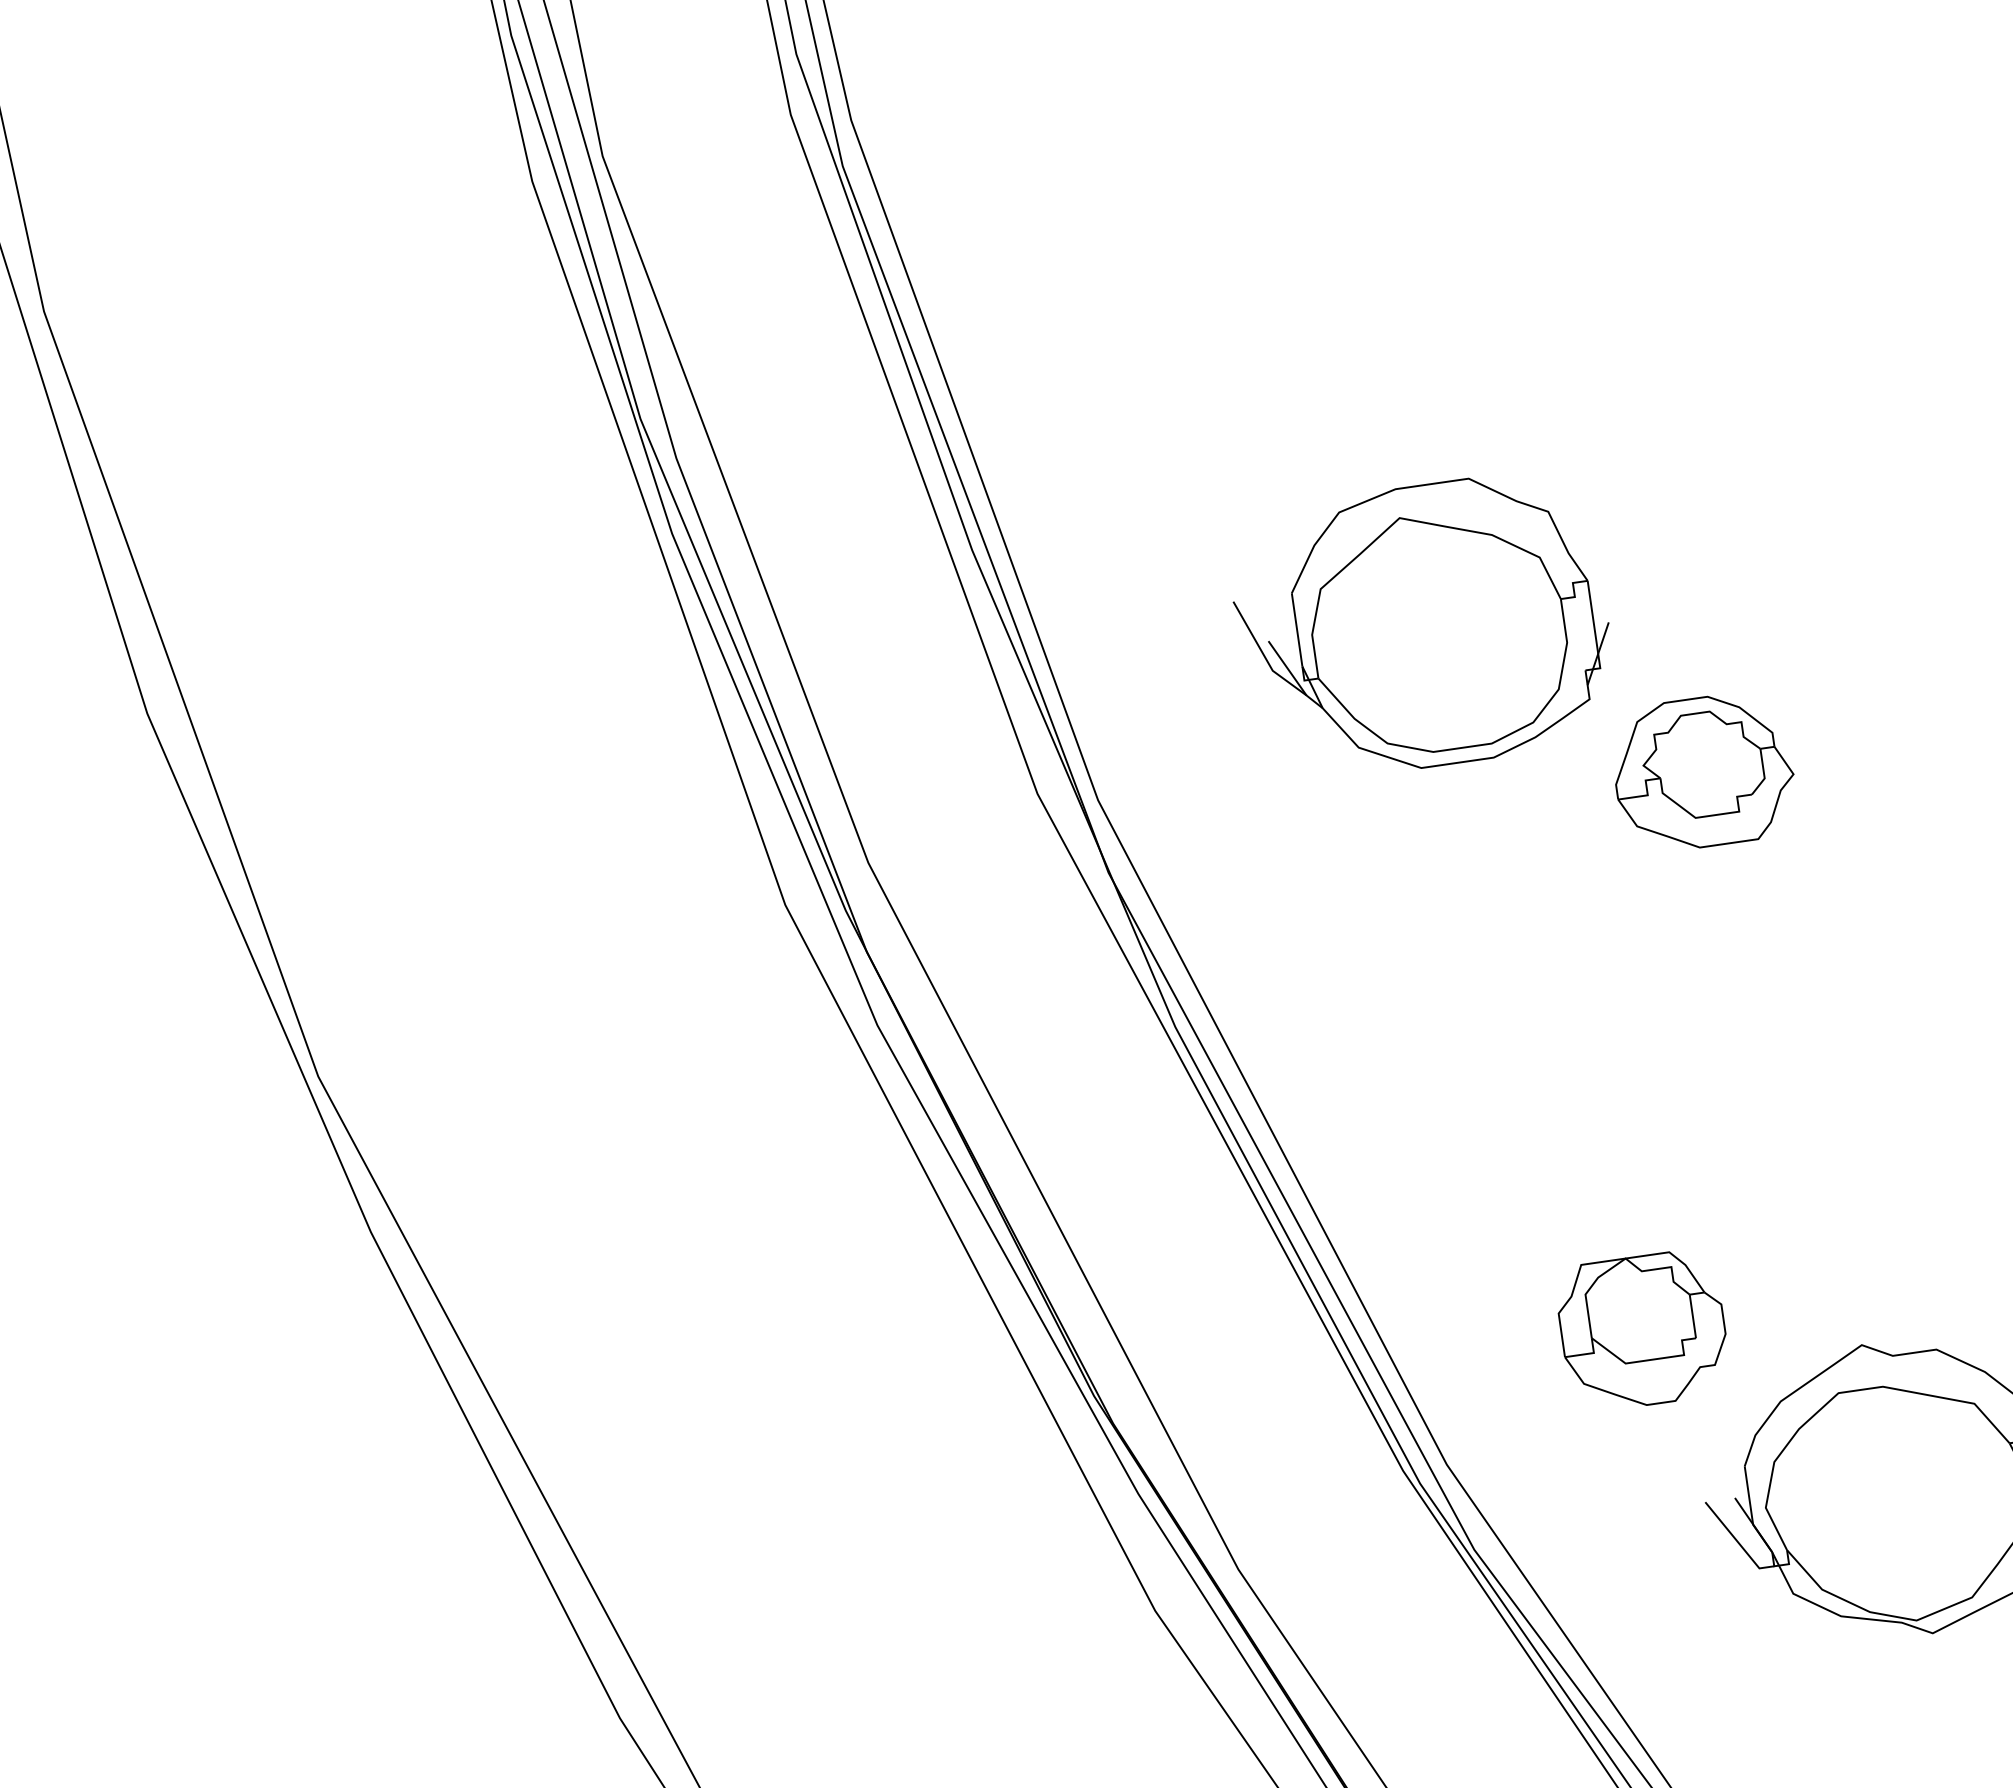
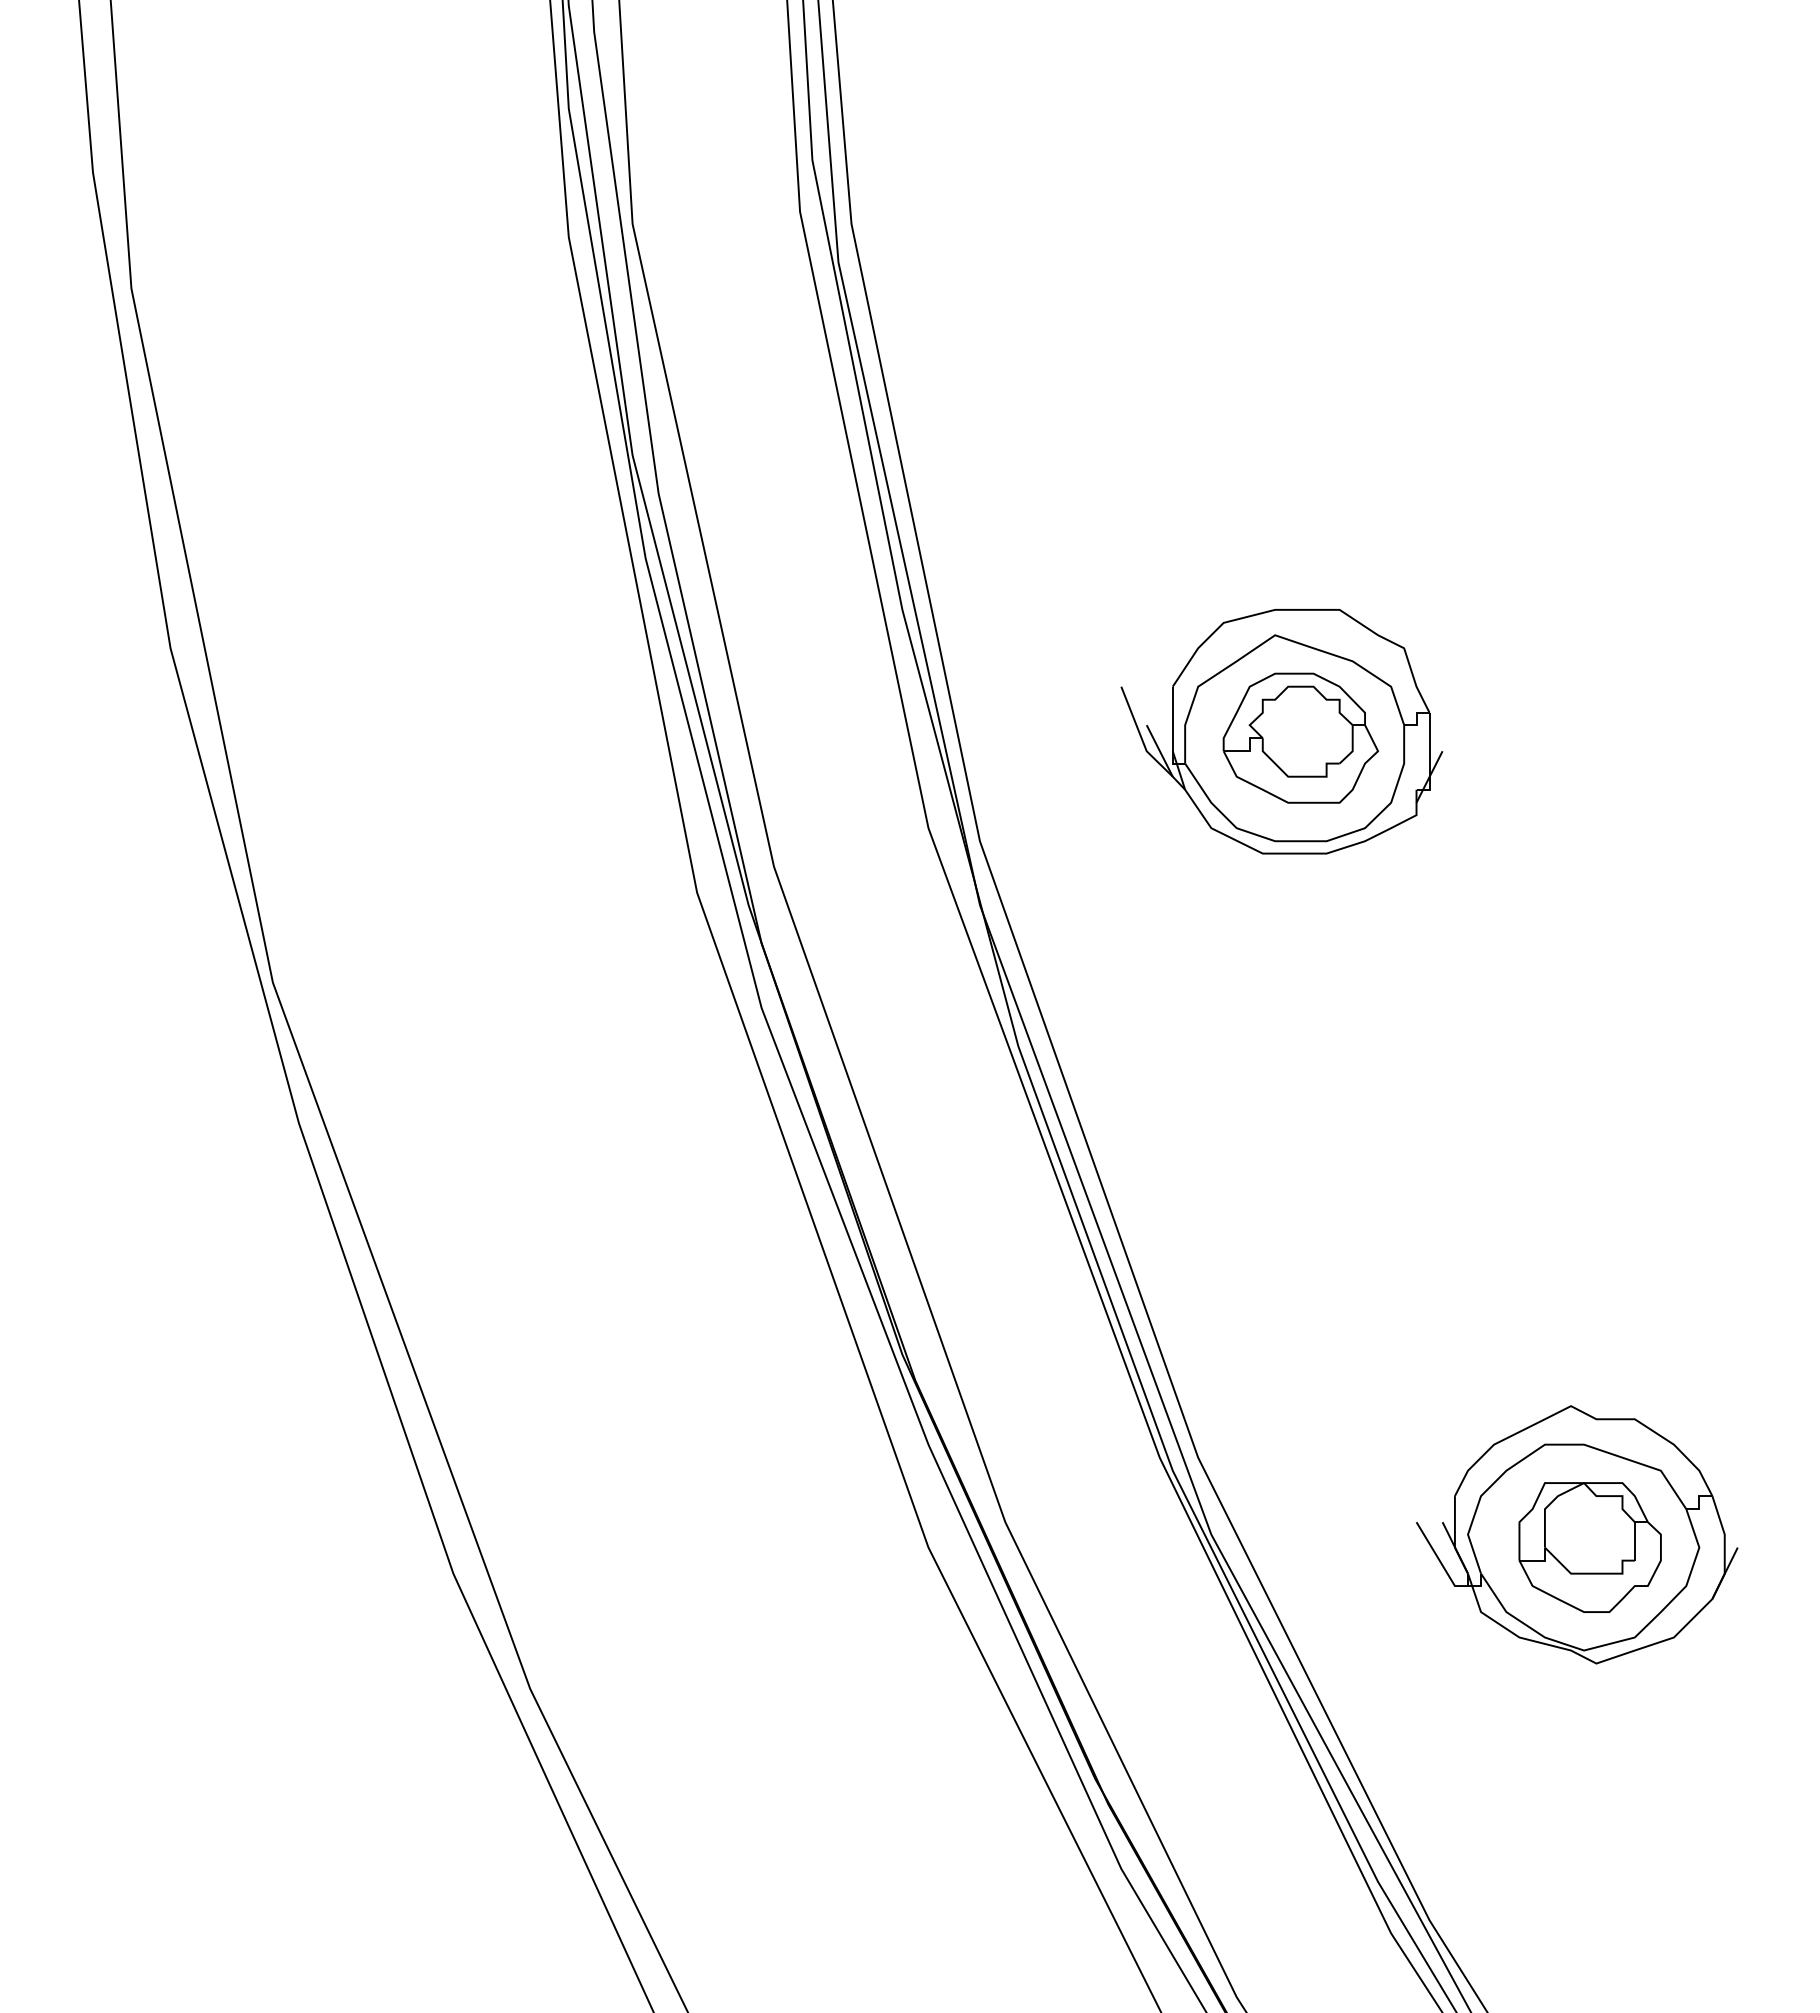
part: (1703, 771) -> (1300, 737), moved
part: (1642, 1330) -> (1589, 1547), moved

